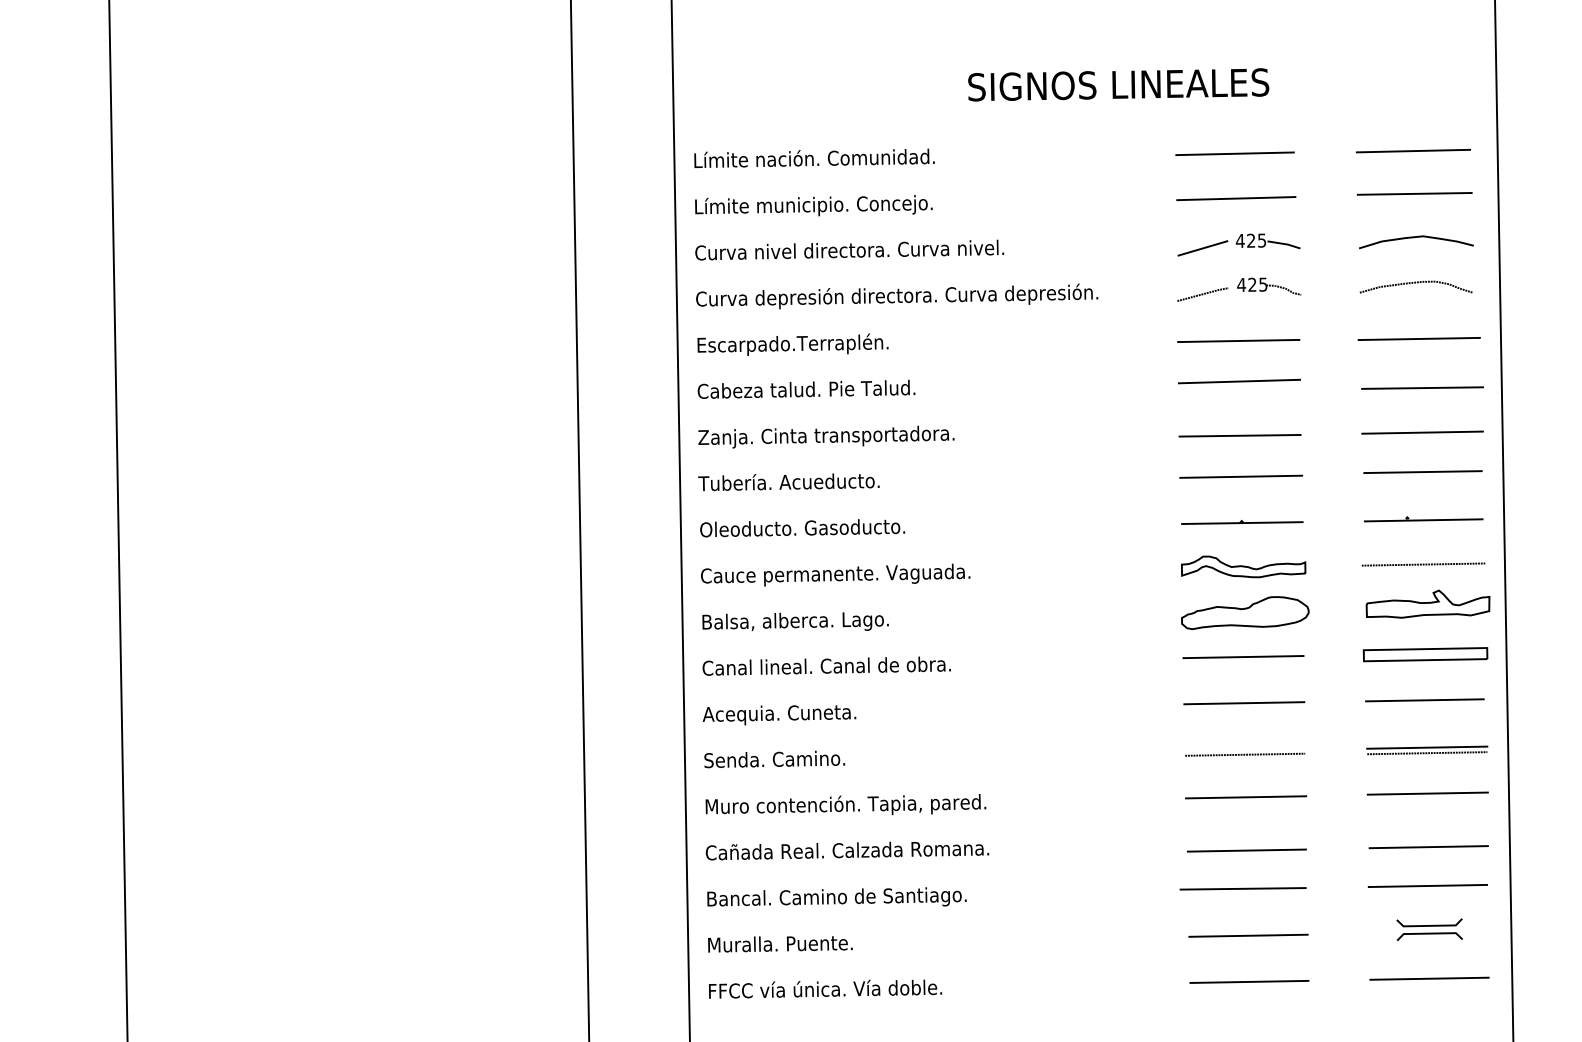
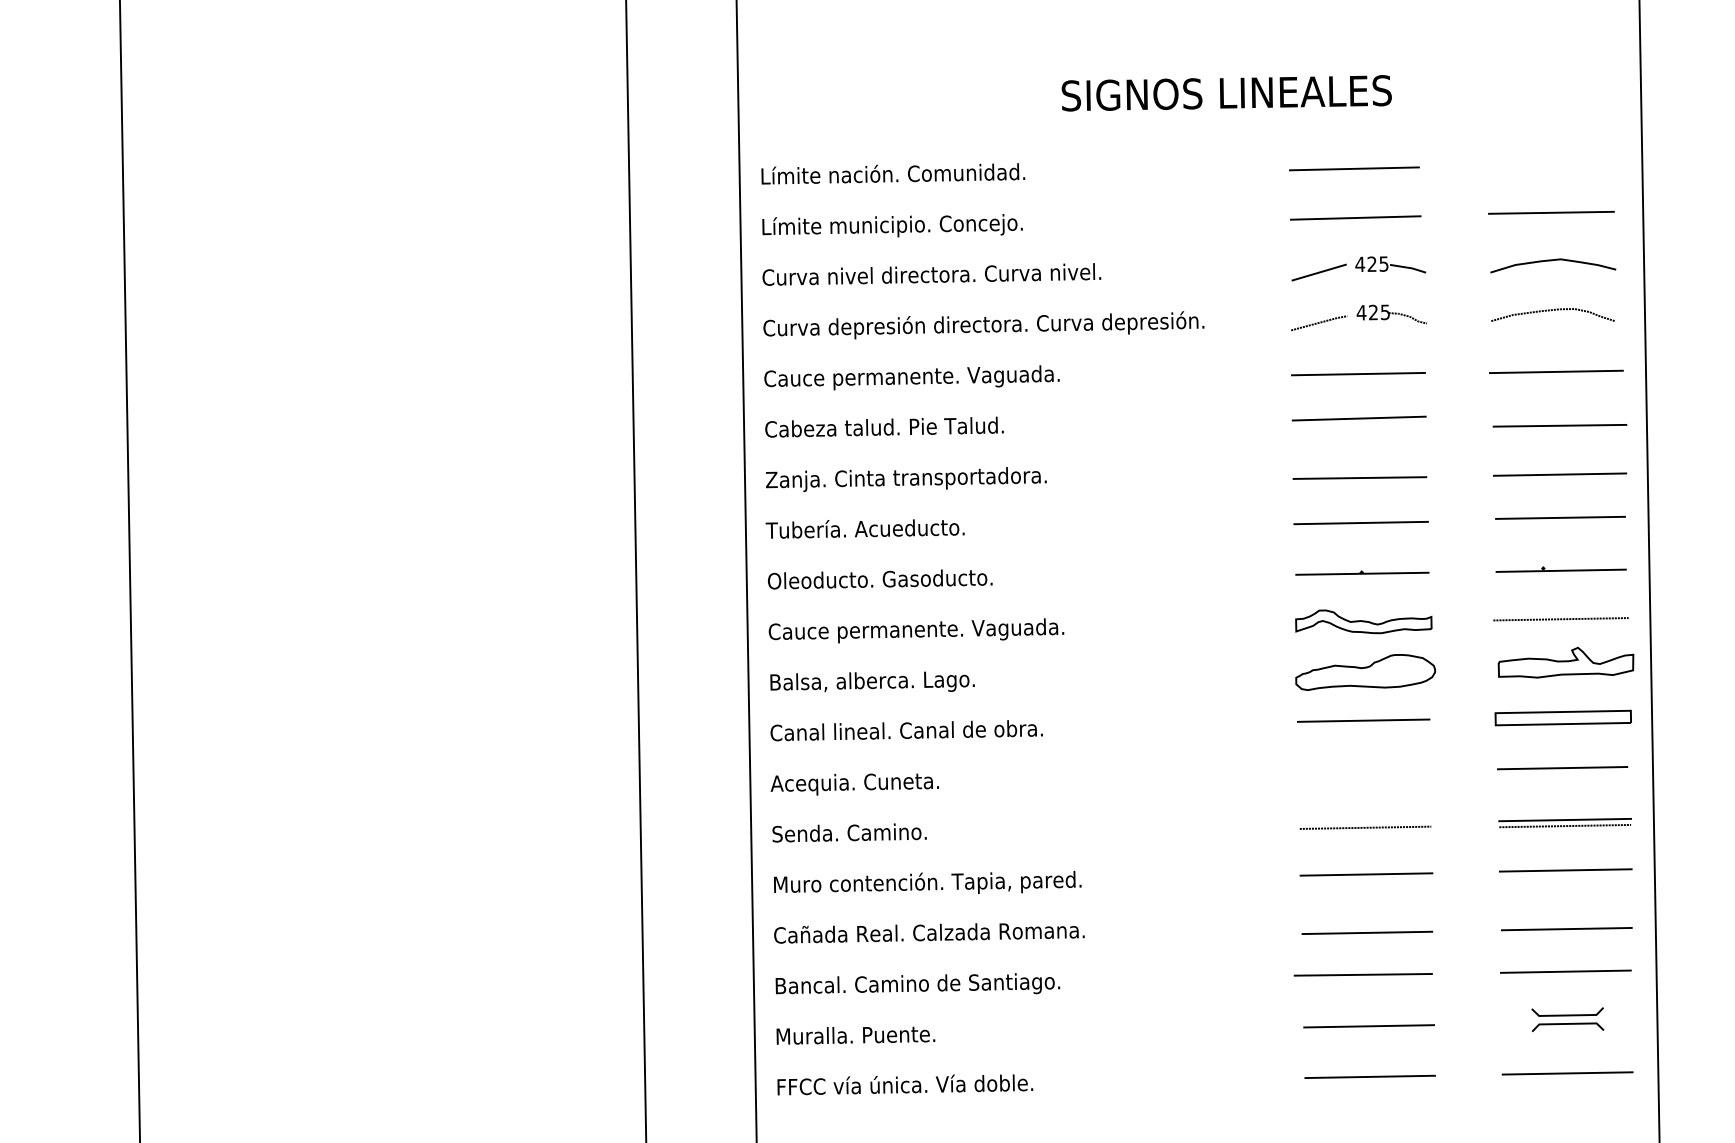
line: (1413, 150) -> (1550, 165), removed
text: (831, 344) -> (911, 377), Escarpado.Terraplén. -> Cauce permanente. Vaguada.
line: (1244, 703) -> (1364, 771), removed

